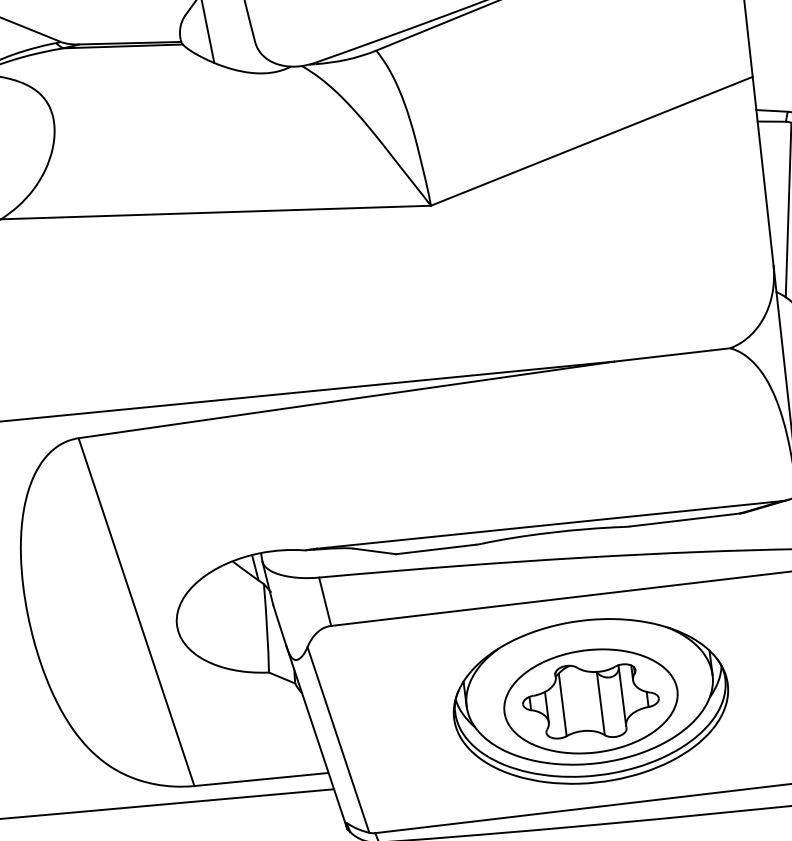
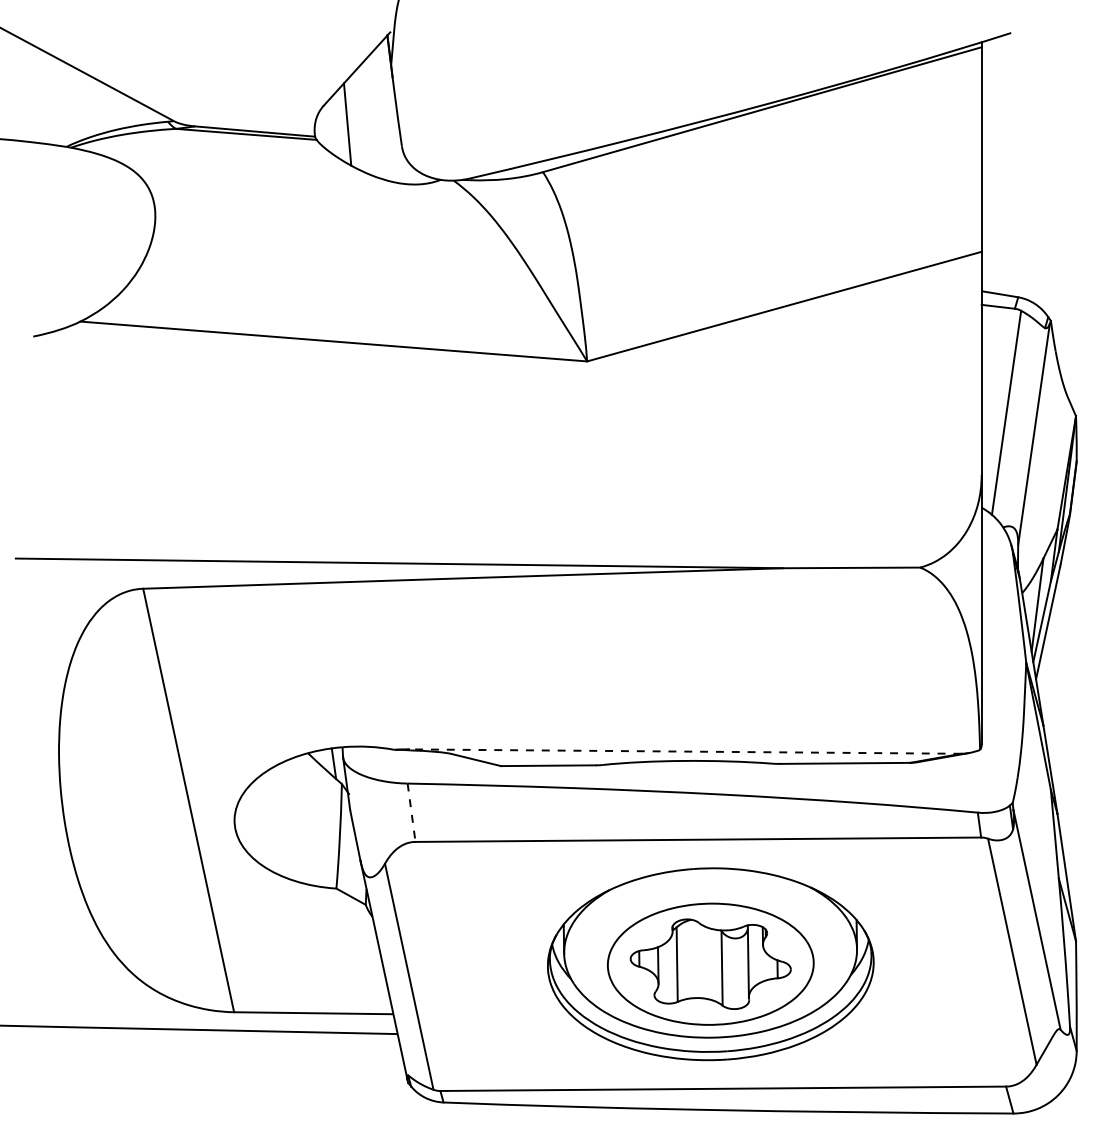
line: (549, 524) -> (684, 751), solid -> dashed
line: (325, 602) -> (411, 813), solid -> dashed

